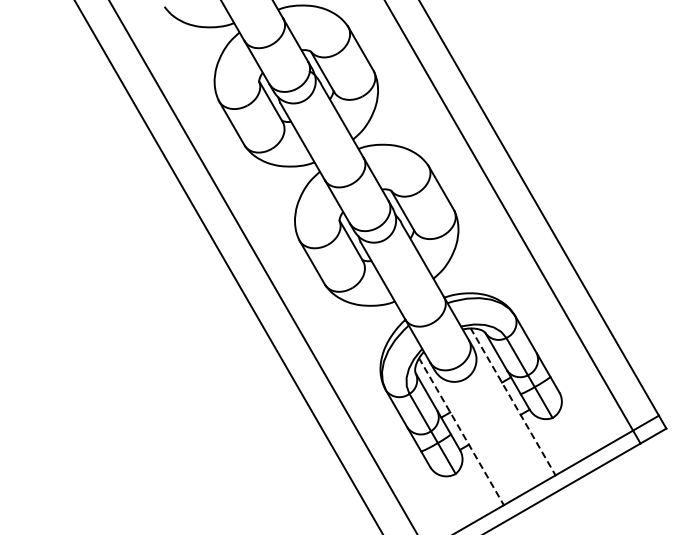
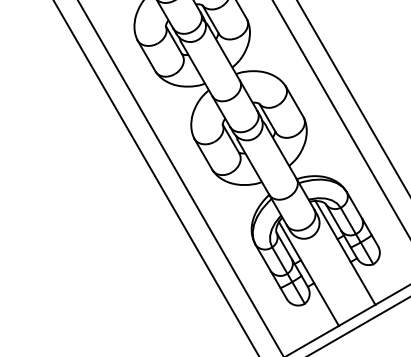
line: (513, 402) -> (345, 253), dashed -> solid
line: (461, 431) -> (308, 273), dashed -> solid

